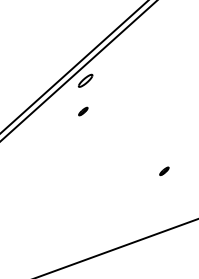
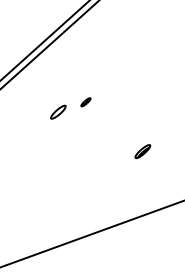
part: (85, 80) -> (58, 111), moved
part: (83, 111) -> (86, 102), moved
part: (164, 170) -> (142, 150), size x1.6

